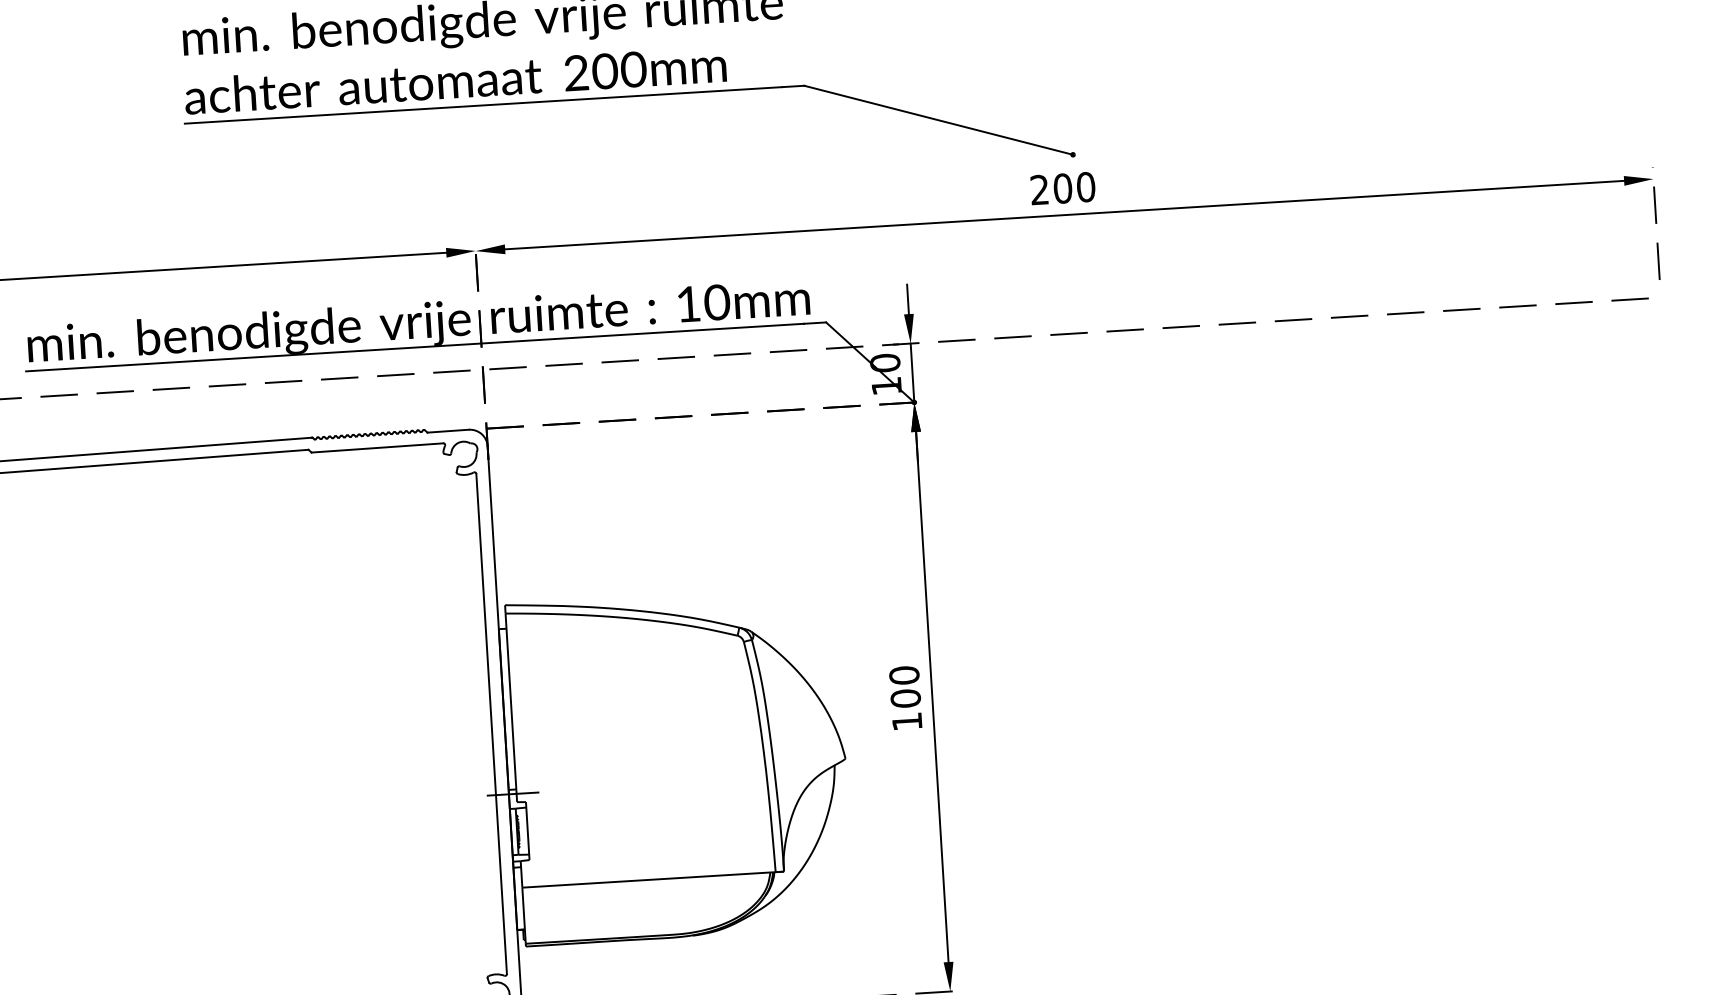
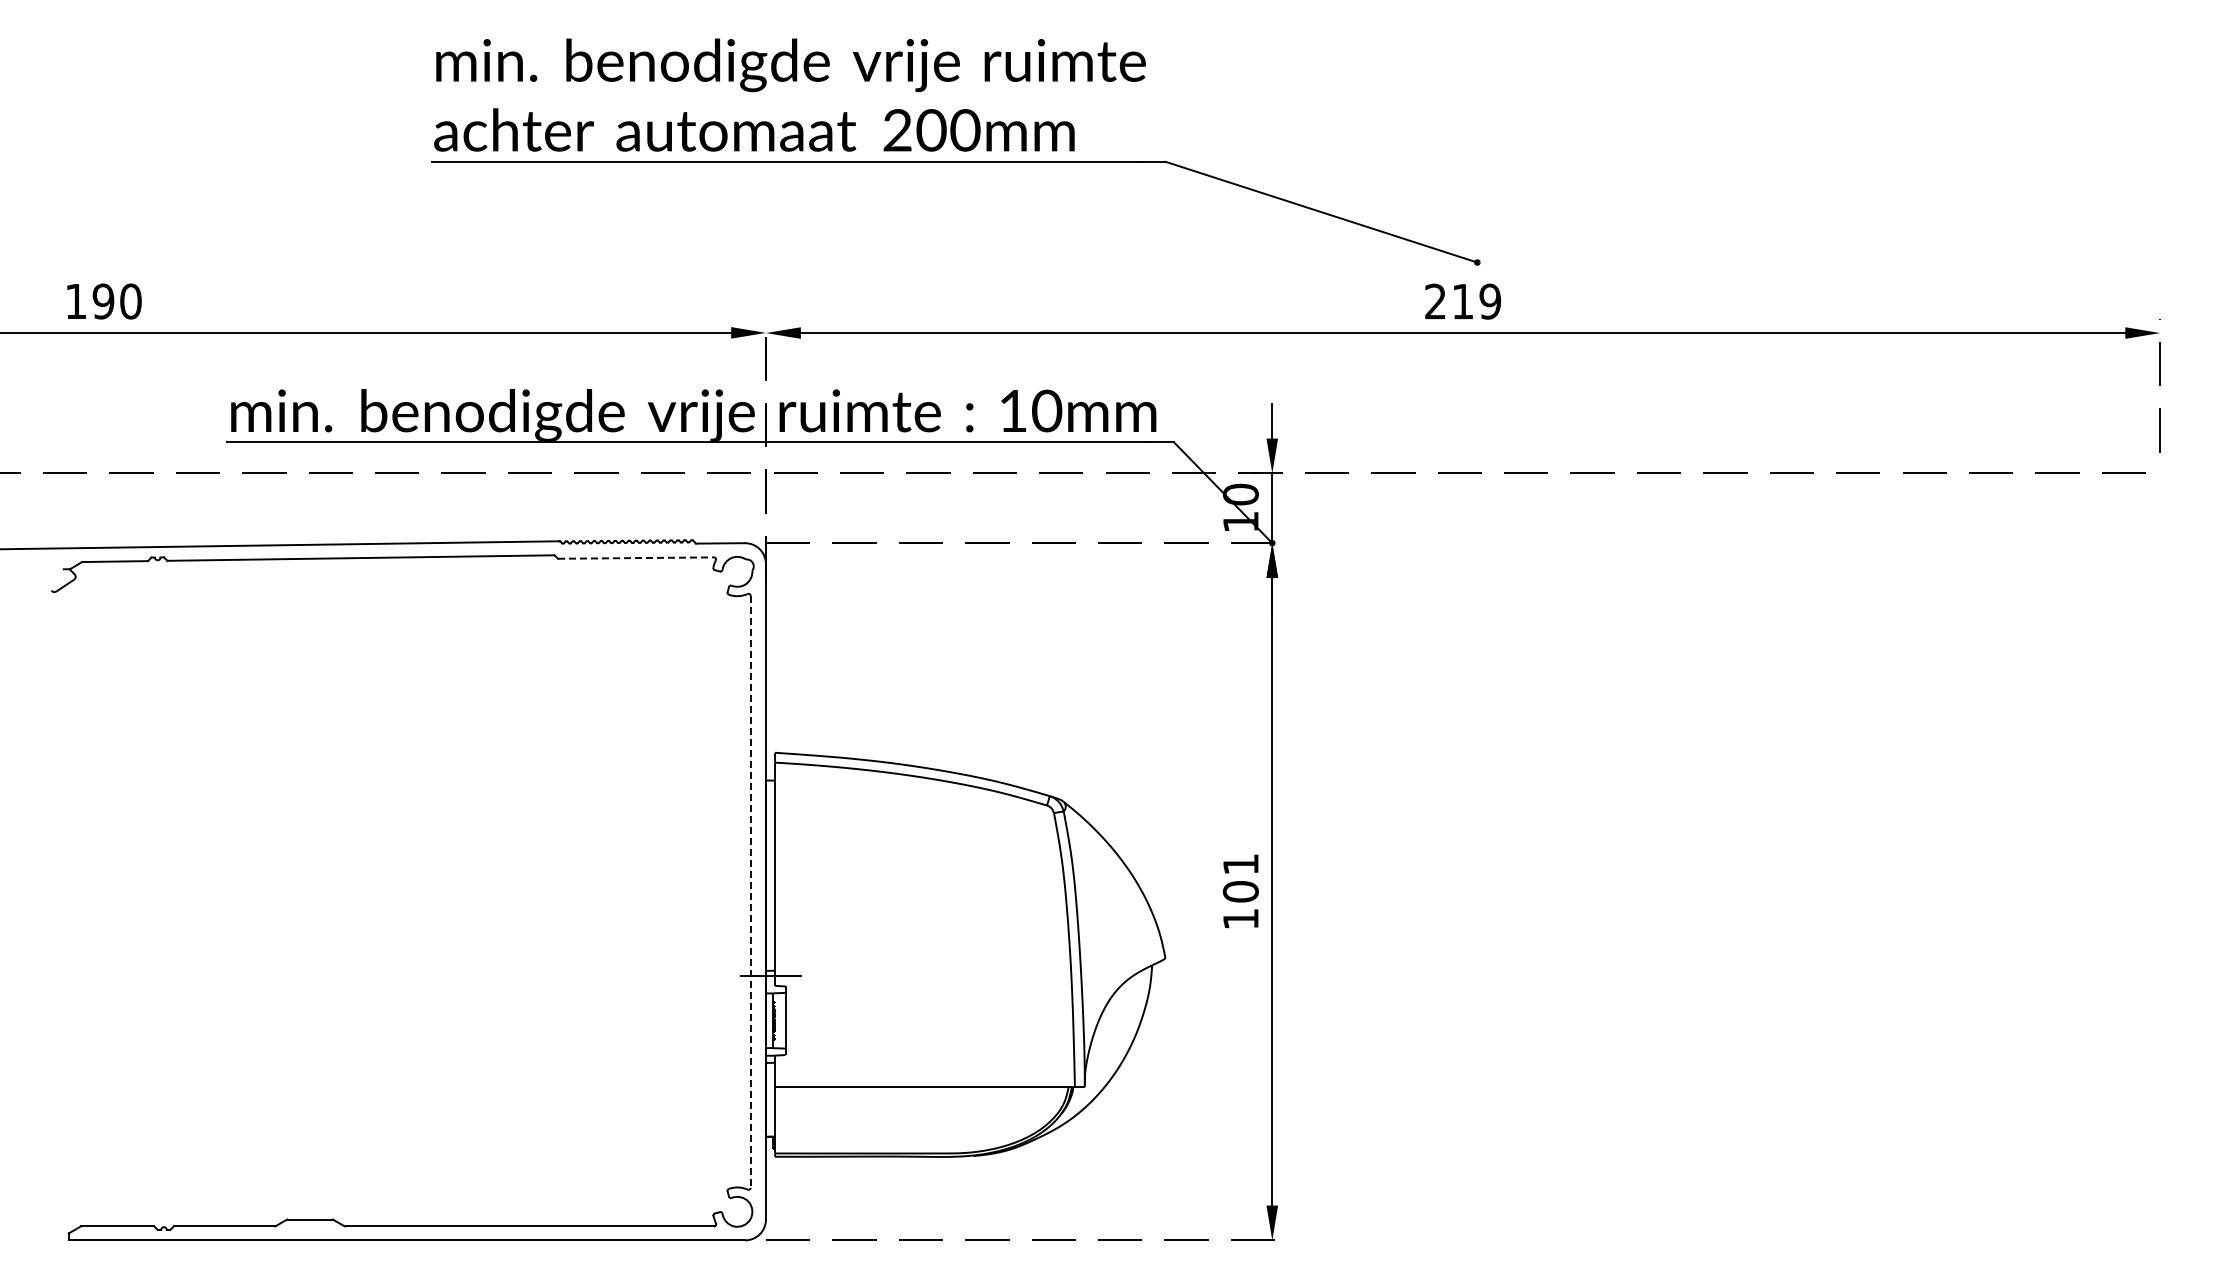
text: (1074, 187) -> (1476, 301), 200 -> 219
line: (377, 448) -> (635, 558), solid -> dashed
text: (904, 675) -> (1240, 864), 100 -> 101
line: (491, 723) -> (750, 891), solid -> dashed

